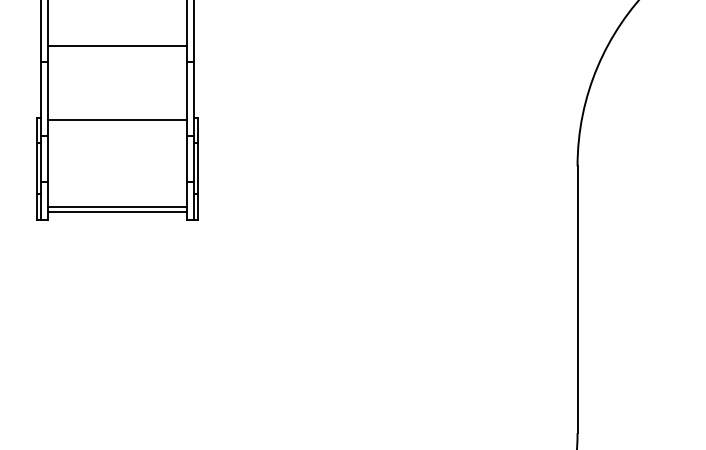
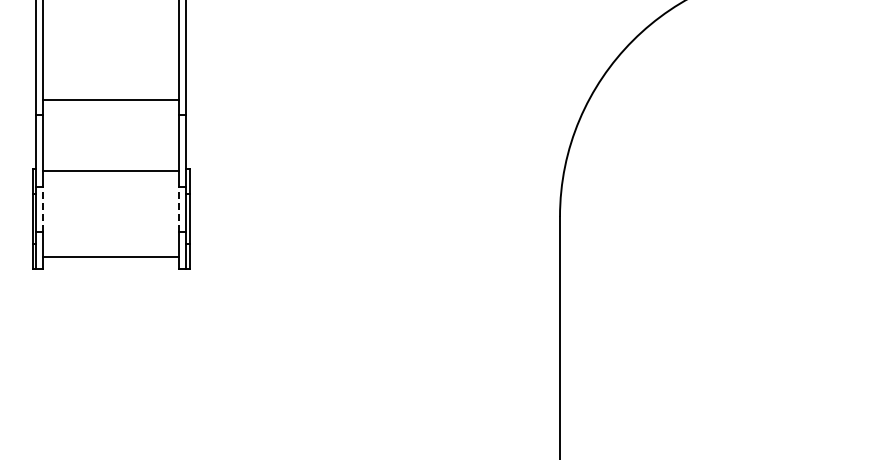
line: (48, 157) -> (43, 208), solid -> dashed
line: (187, 157) -> (179, 208), solid -> dashed
line: (117, 212) -> (111, 261), removed

